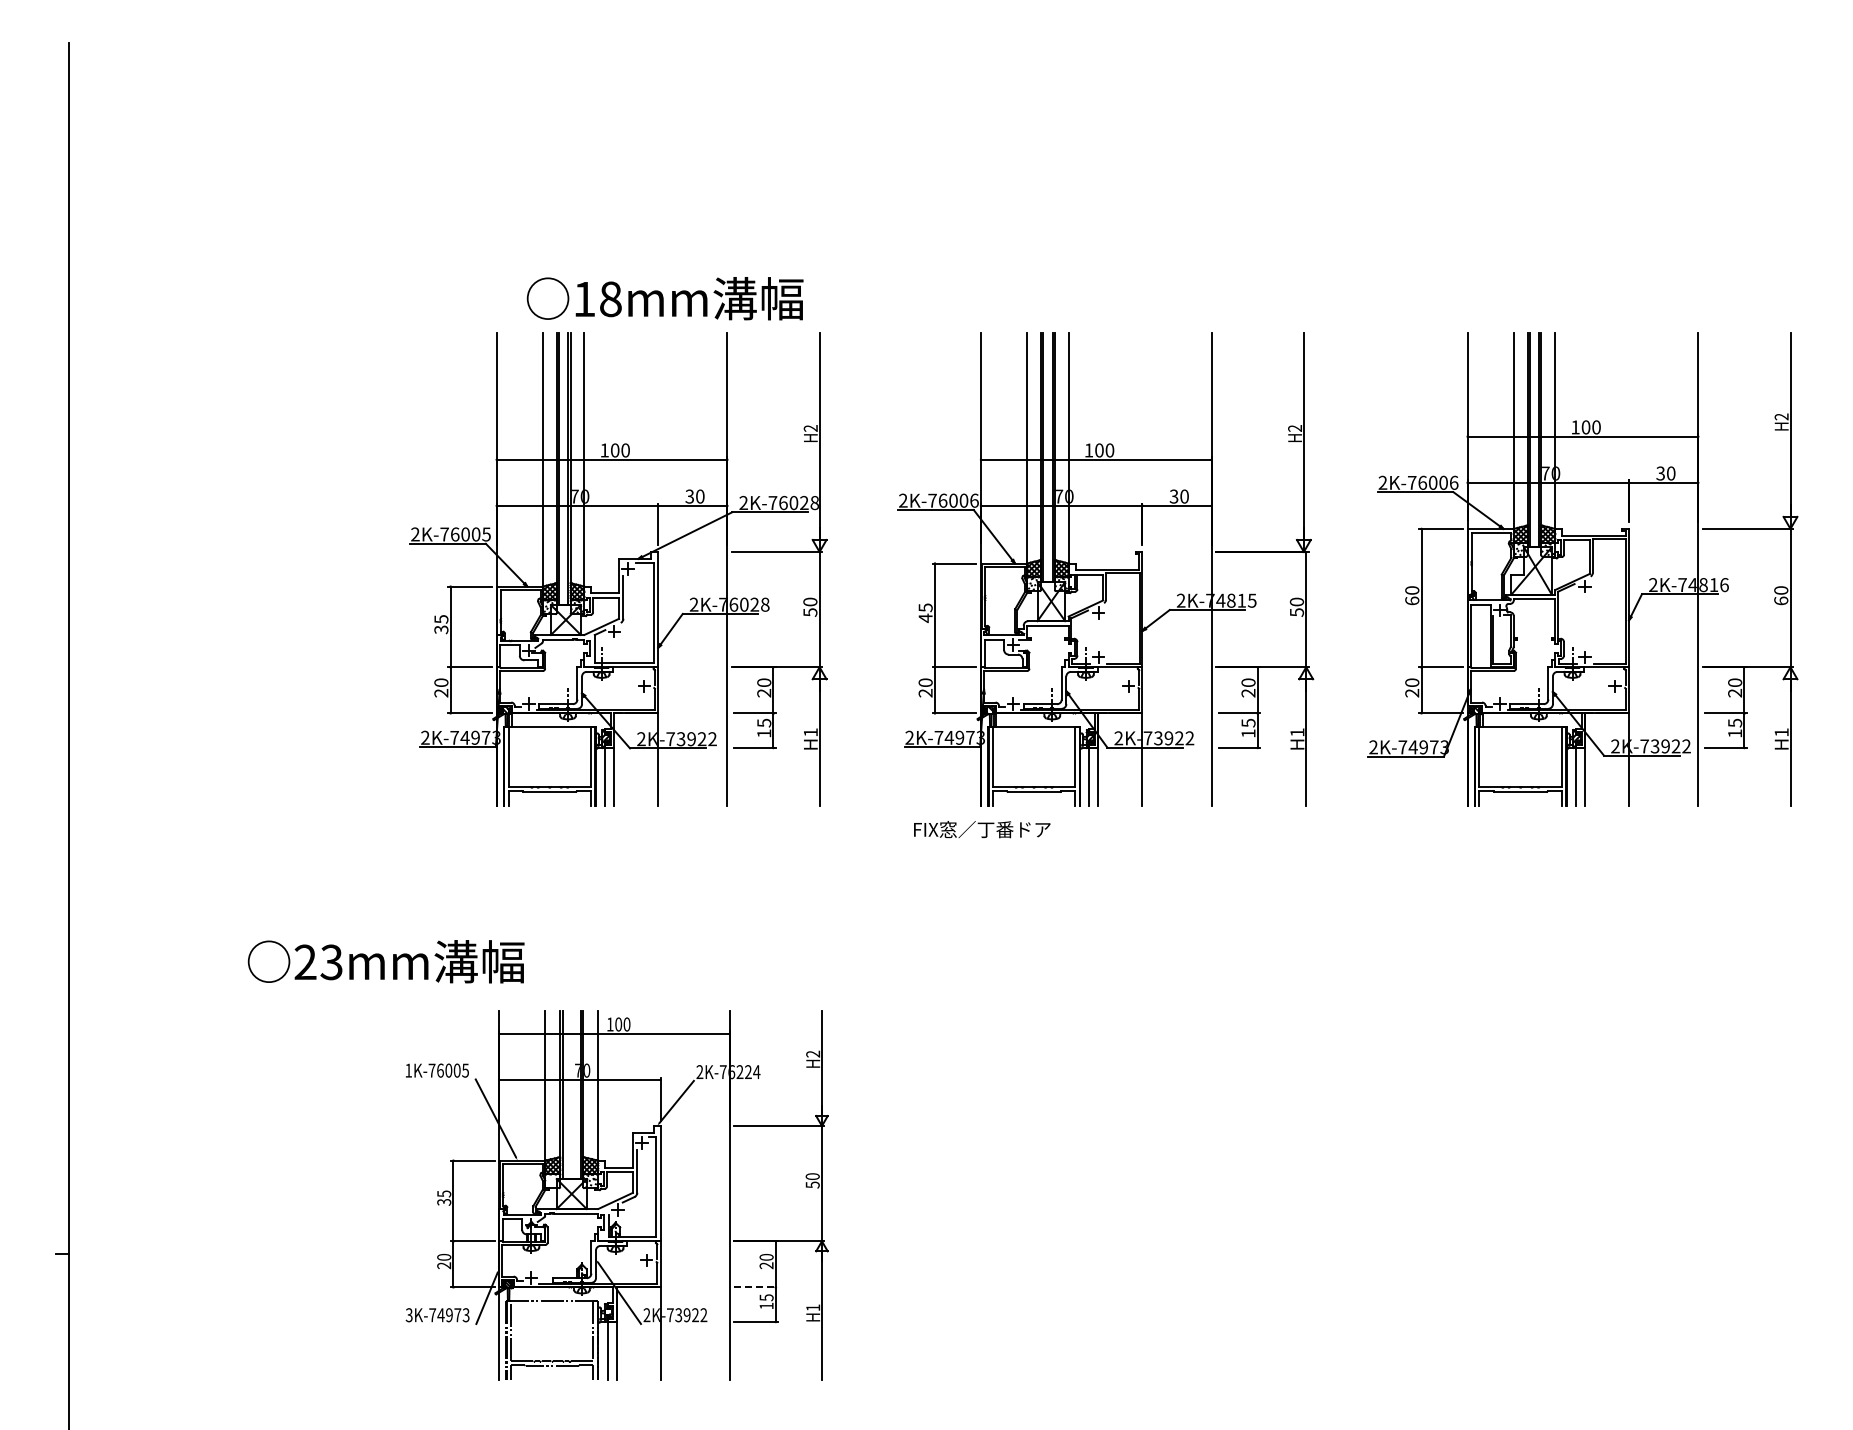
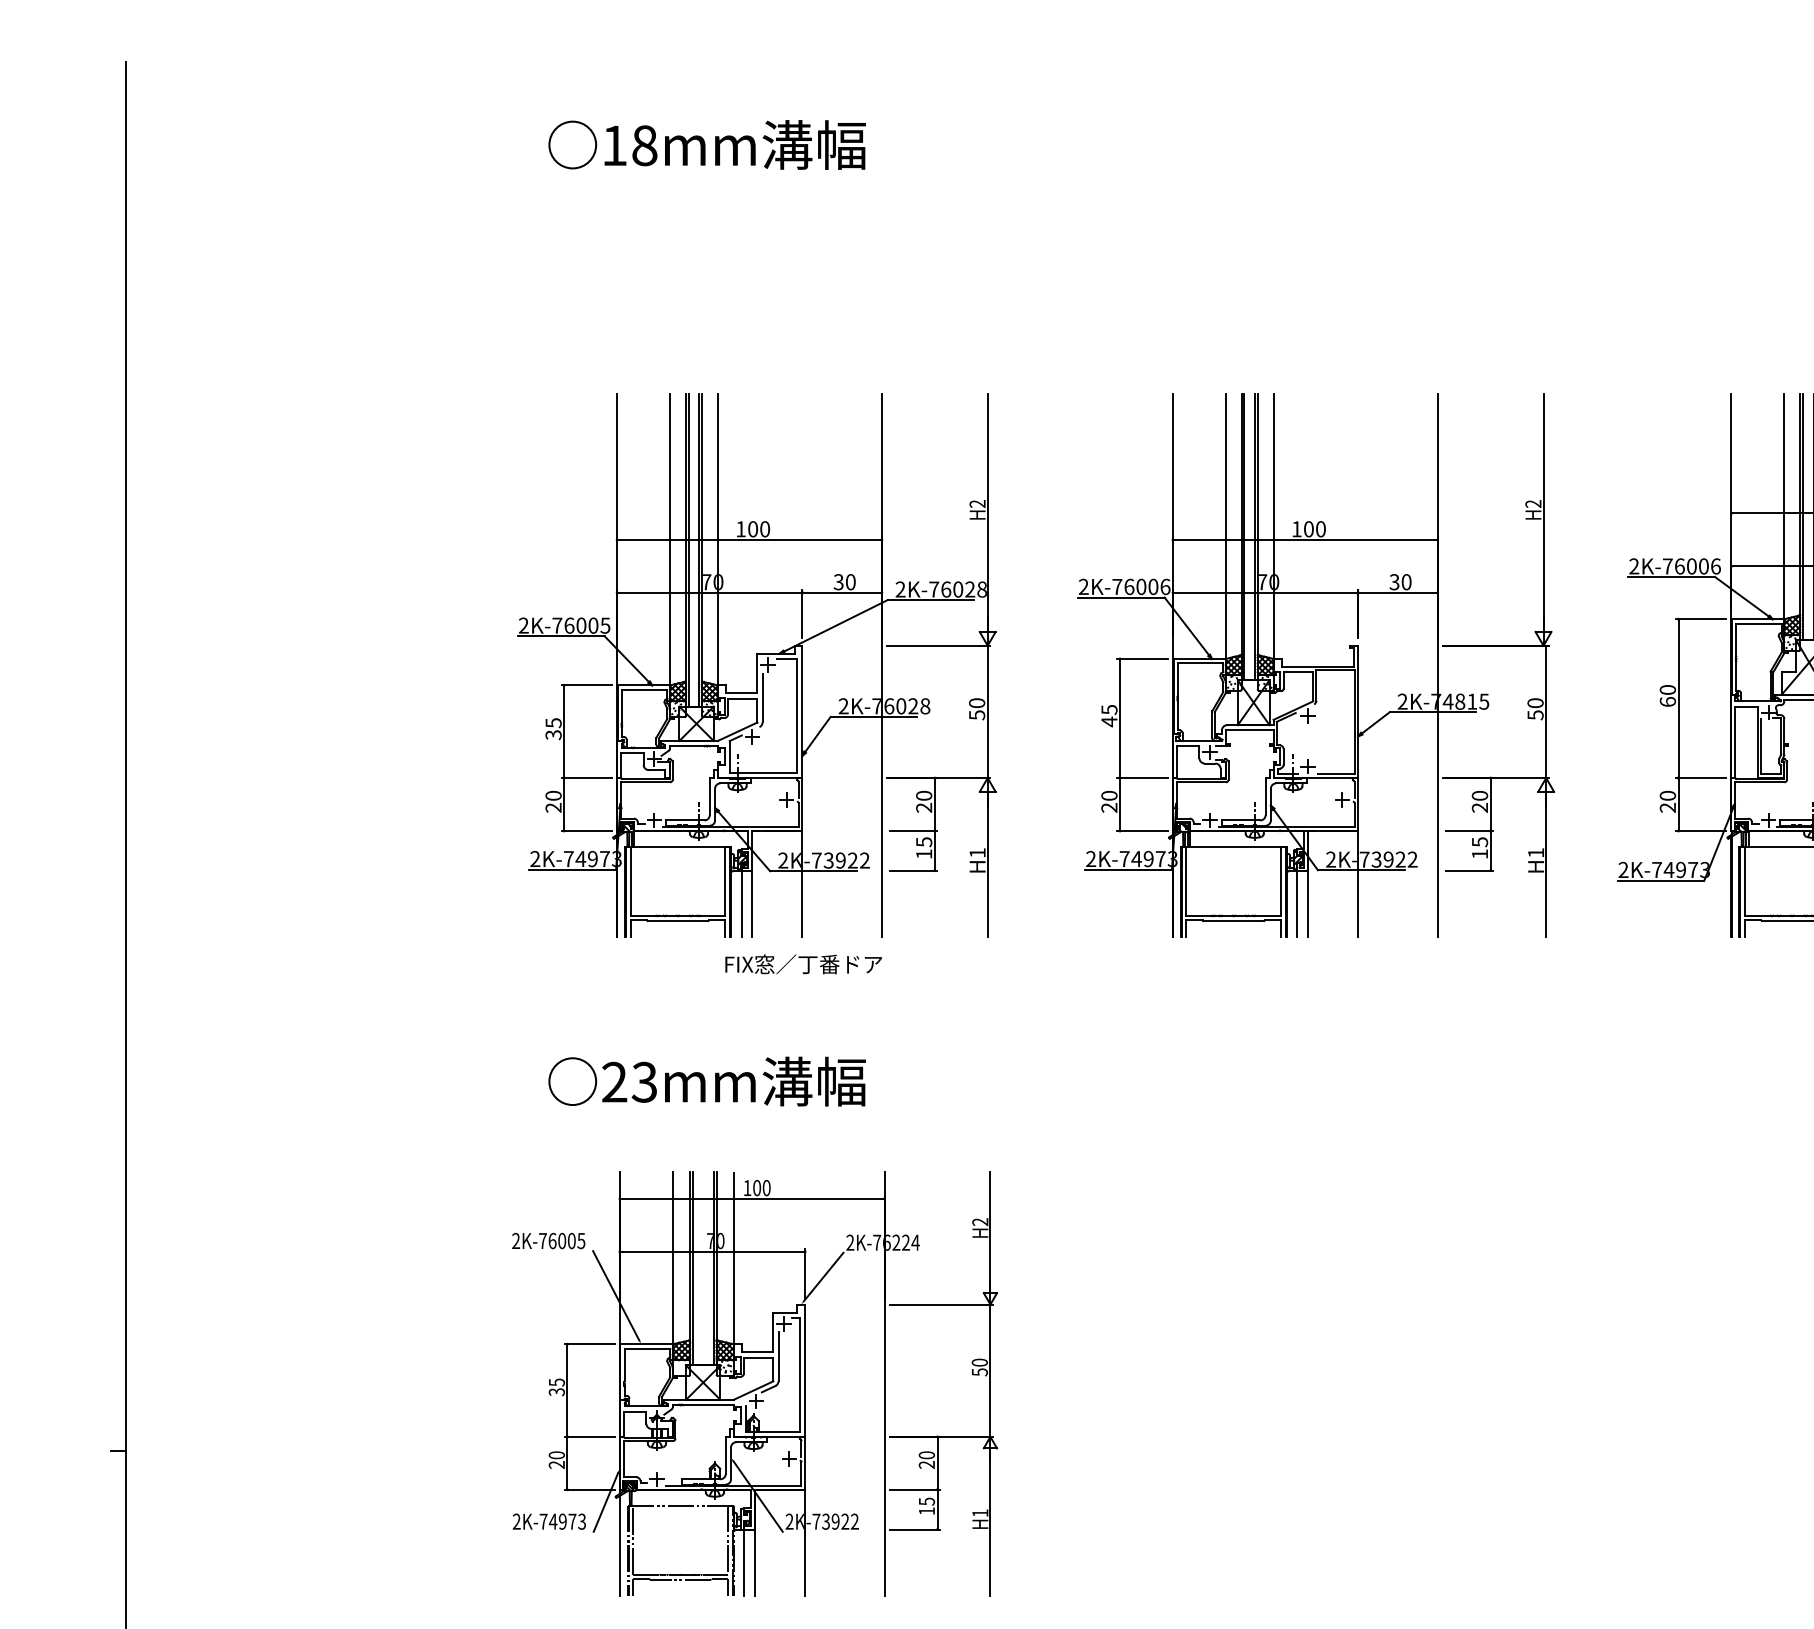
text: (664, 298) -> (706, 144), moved
text: (982, 829) -> (803, 964), moved
text: (385, 961) -> (706, 1081), moved
text: (408, 1070) -> (515, 1240), 1K-76005 -> 2K-76005
line: (756, 1287) -> (915, 1489), dashed -> solid
text: (408, 1315) -> (515, 1522), 3K-74973 -> 2K-74973

